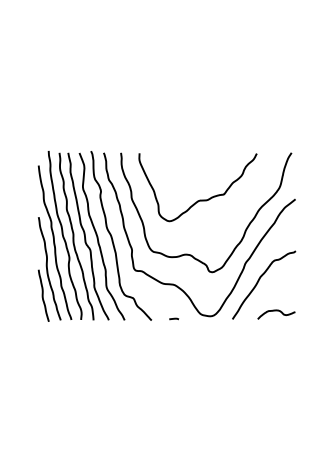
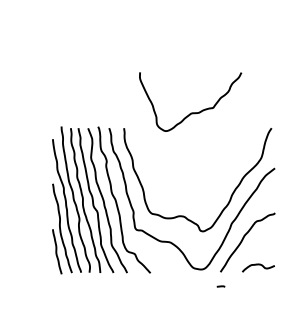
curve: (199, 199) -> (191, 112), moved
line: (174, 318) -> (221, 286), moved

